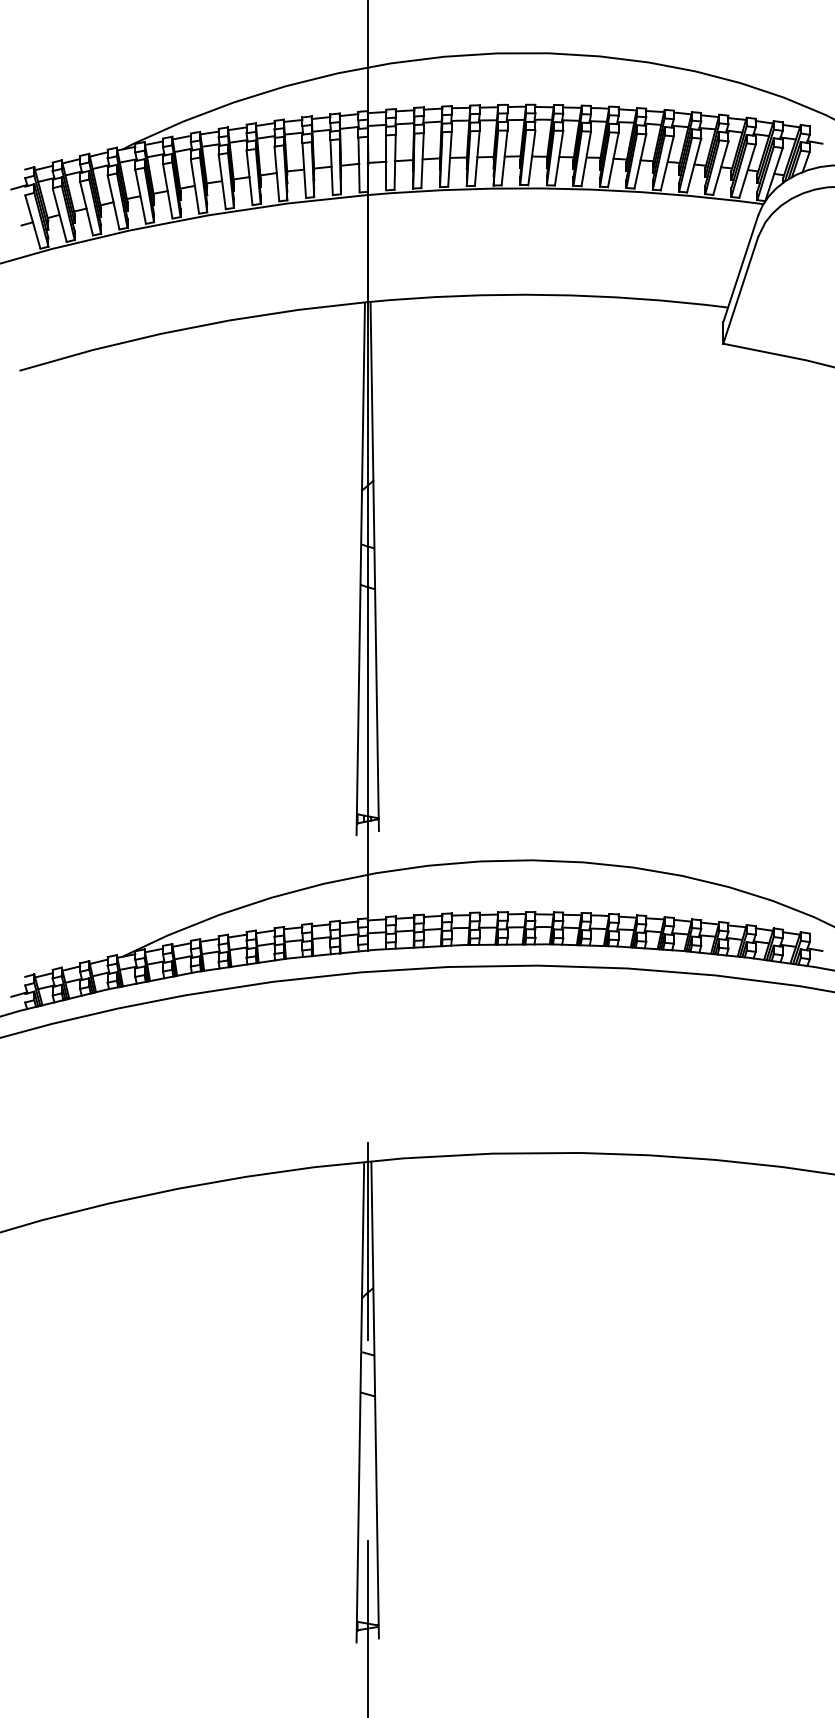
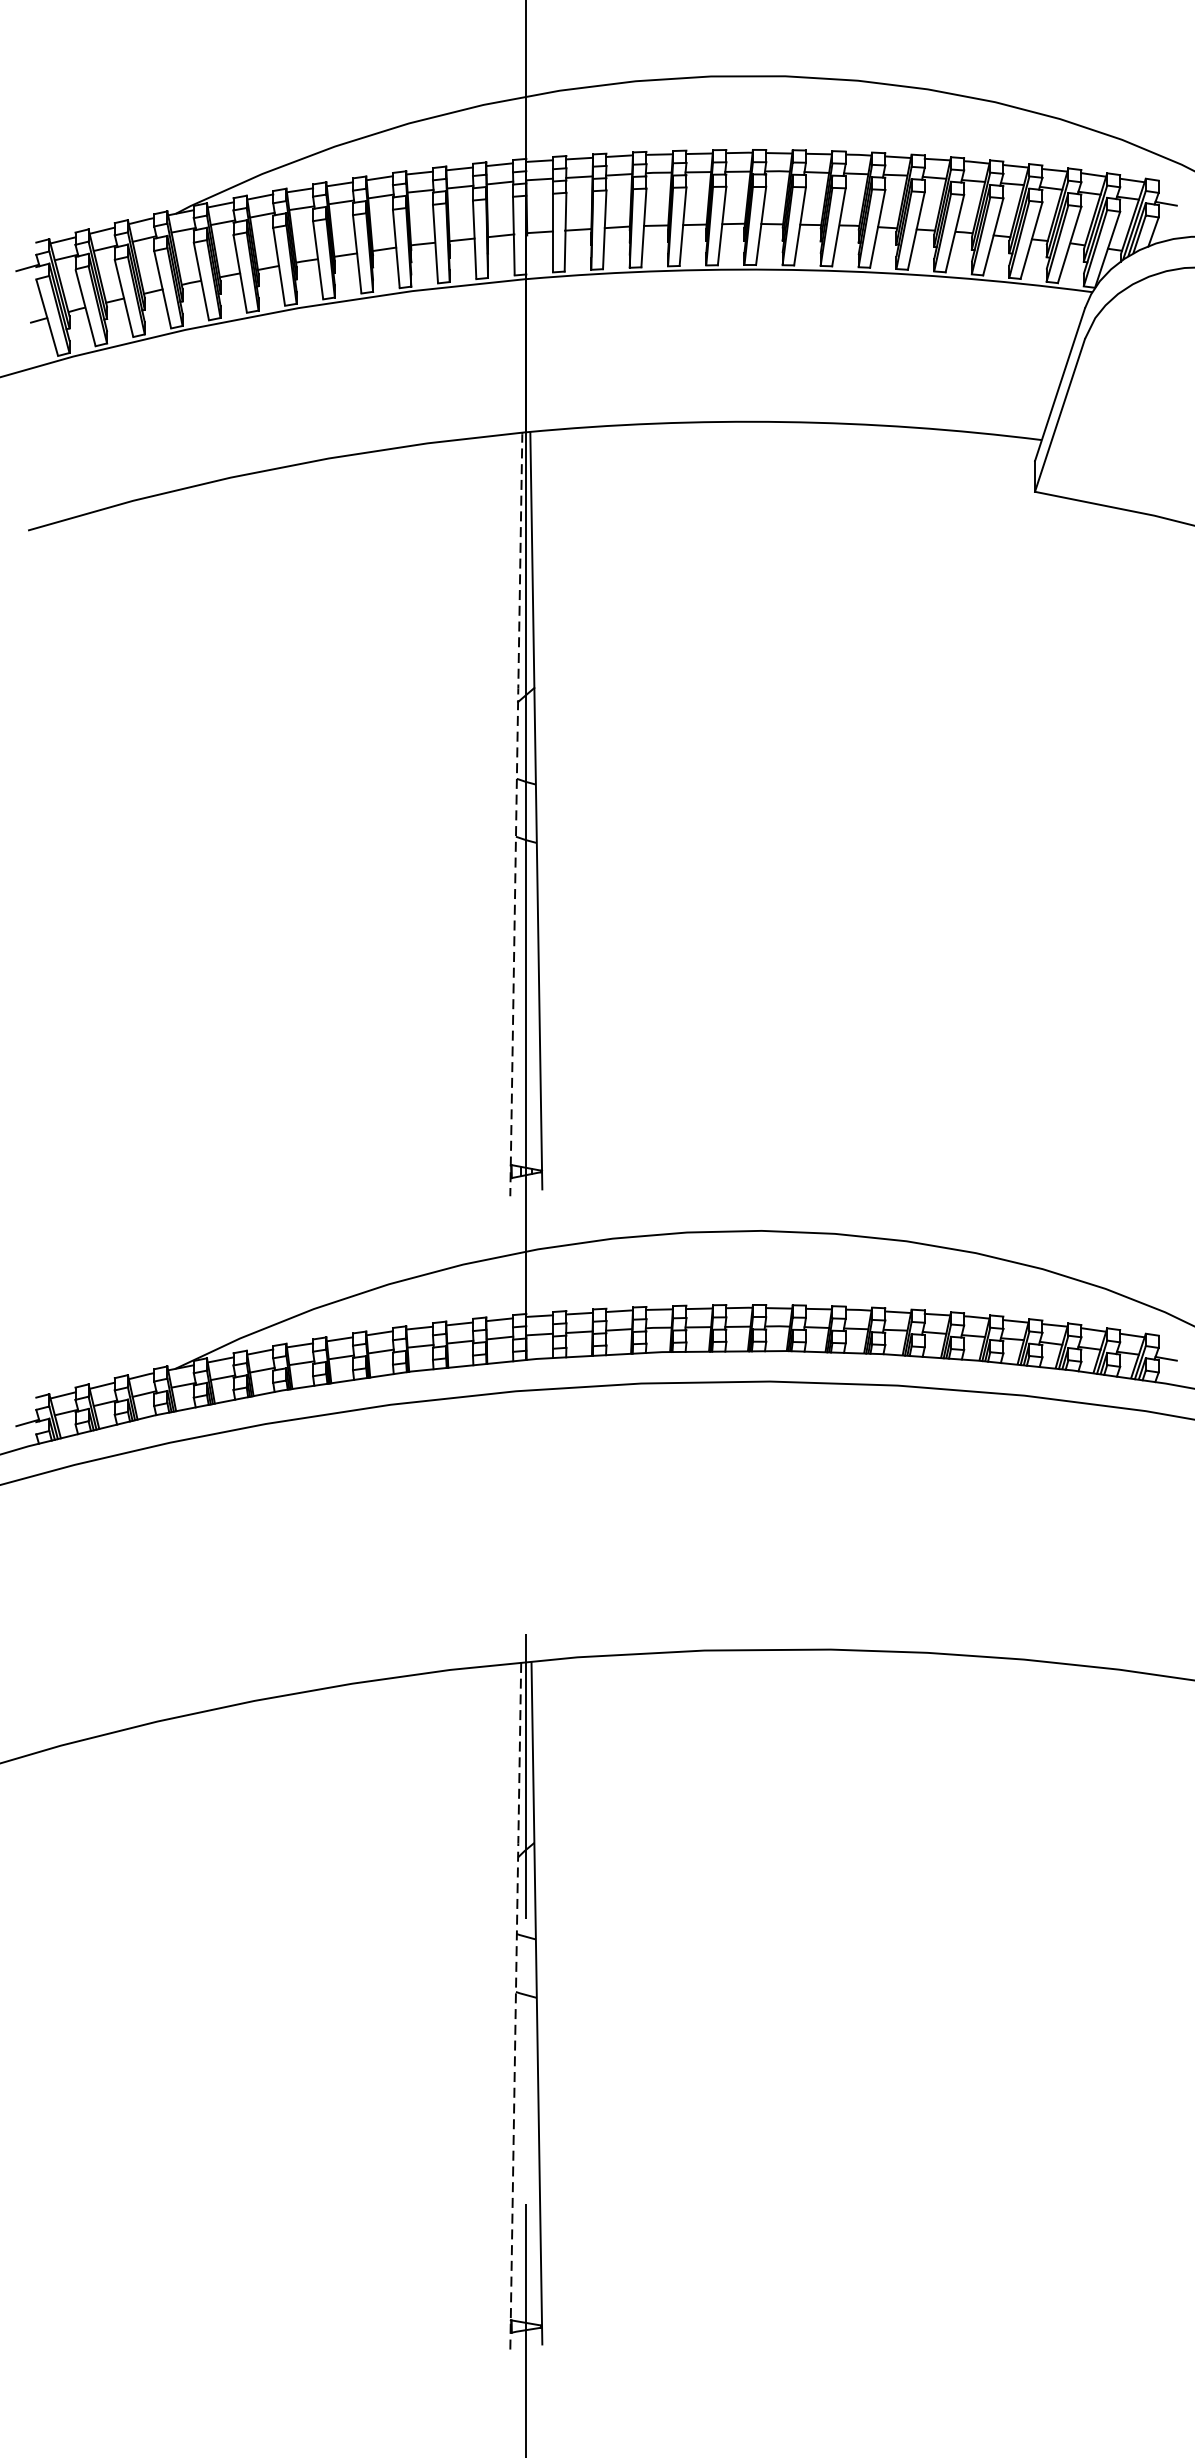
line: (360, 568) -> (515, 813), solid -> dashed
line: (360, 1402) -> (515, 2006), solid -> dashed

